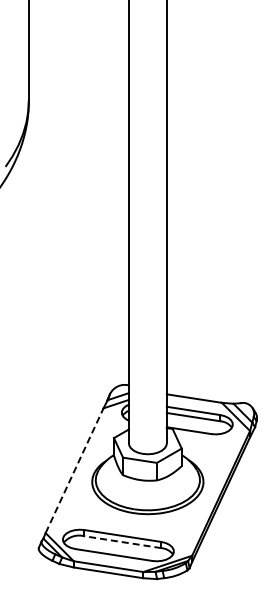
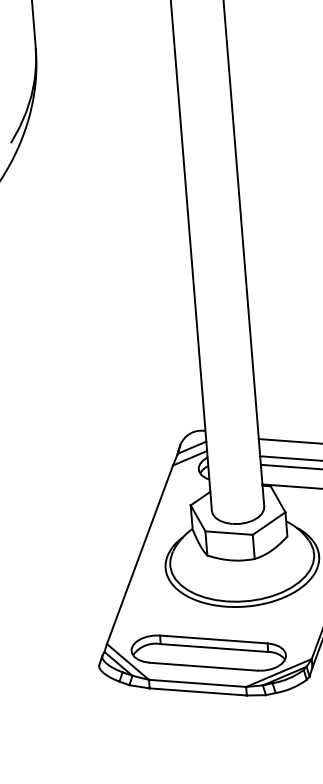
line: (74, 470) -> (139, 554), dashed -> solid
line: (122, 542) -> (214, 648), dashed -> solid

